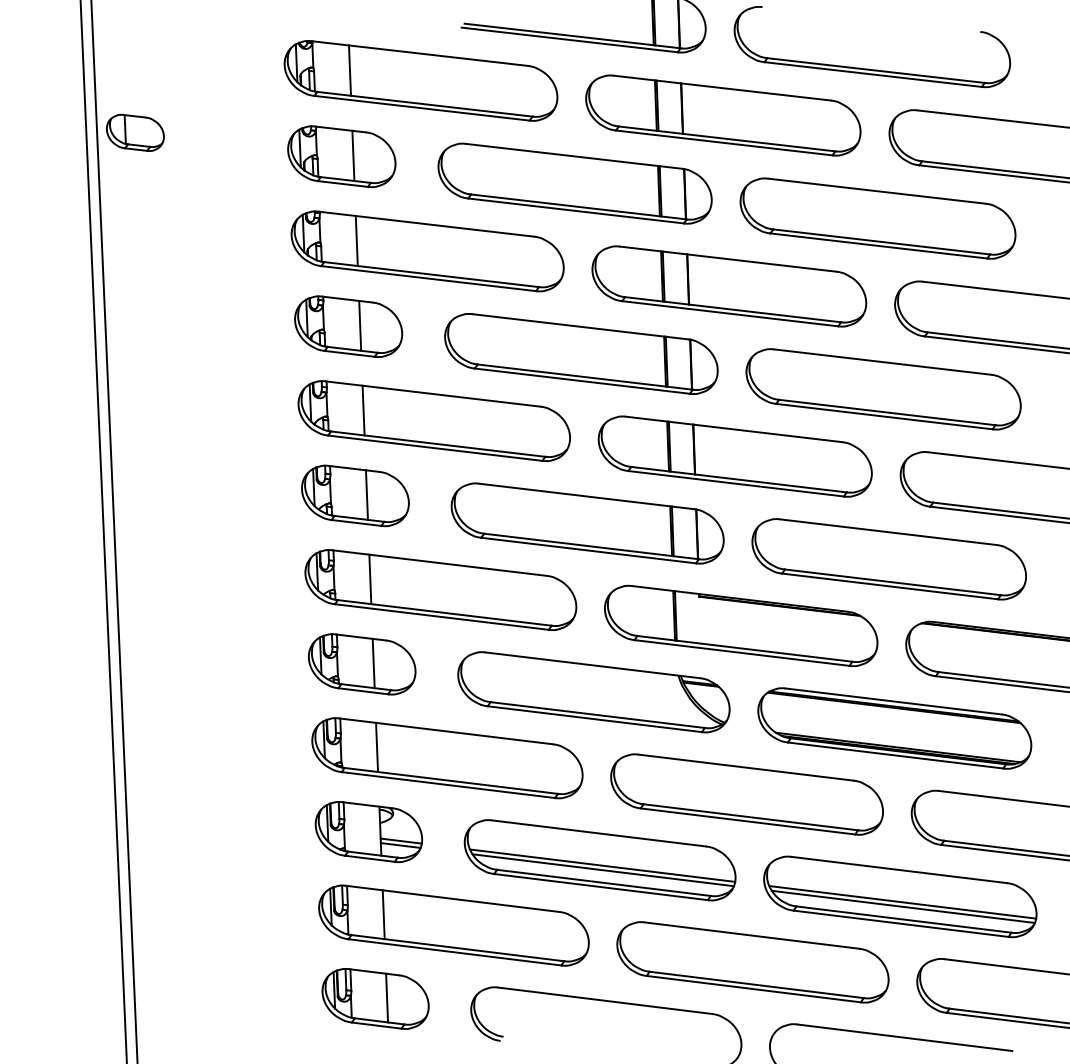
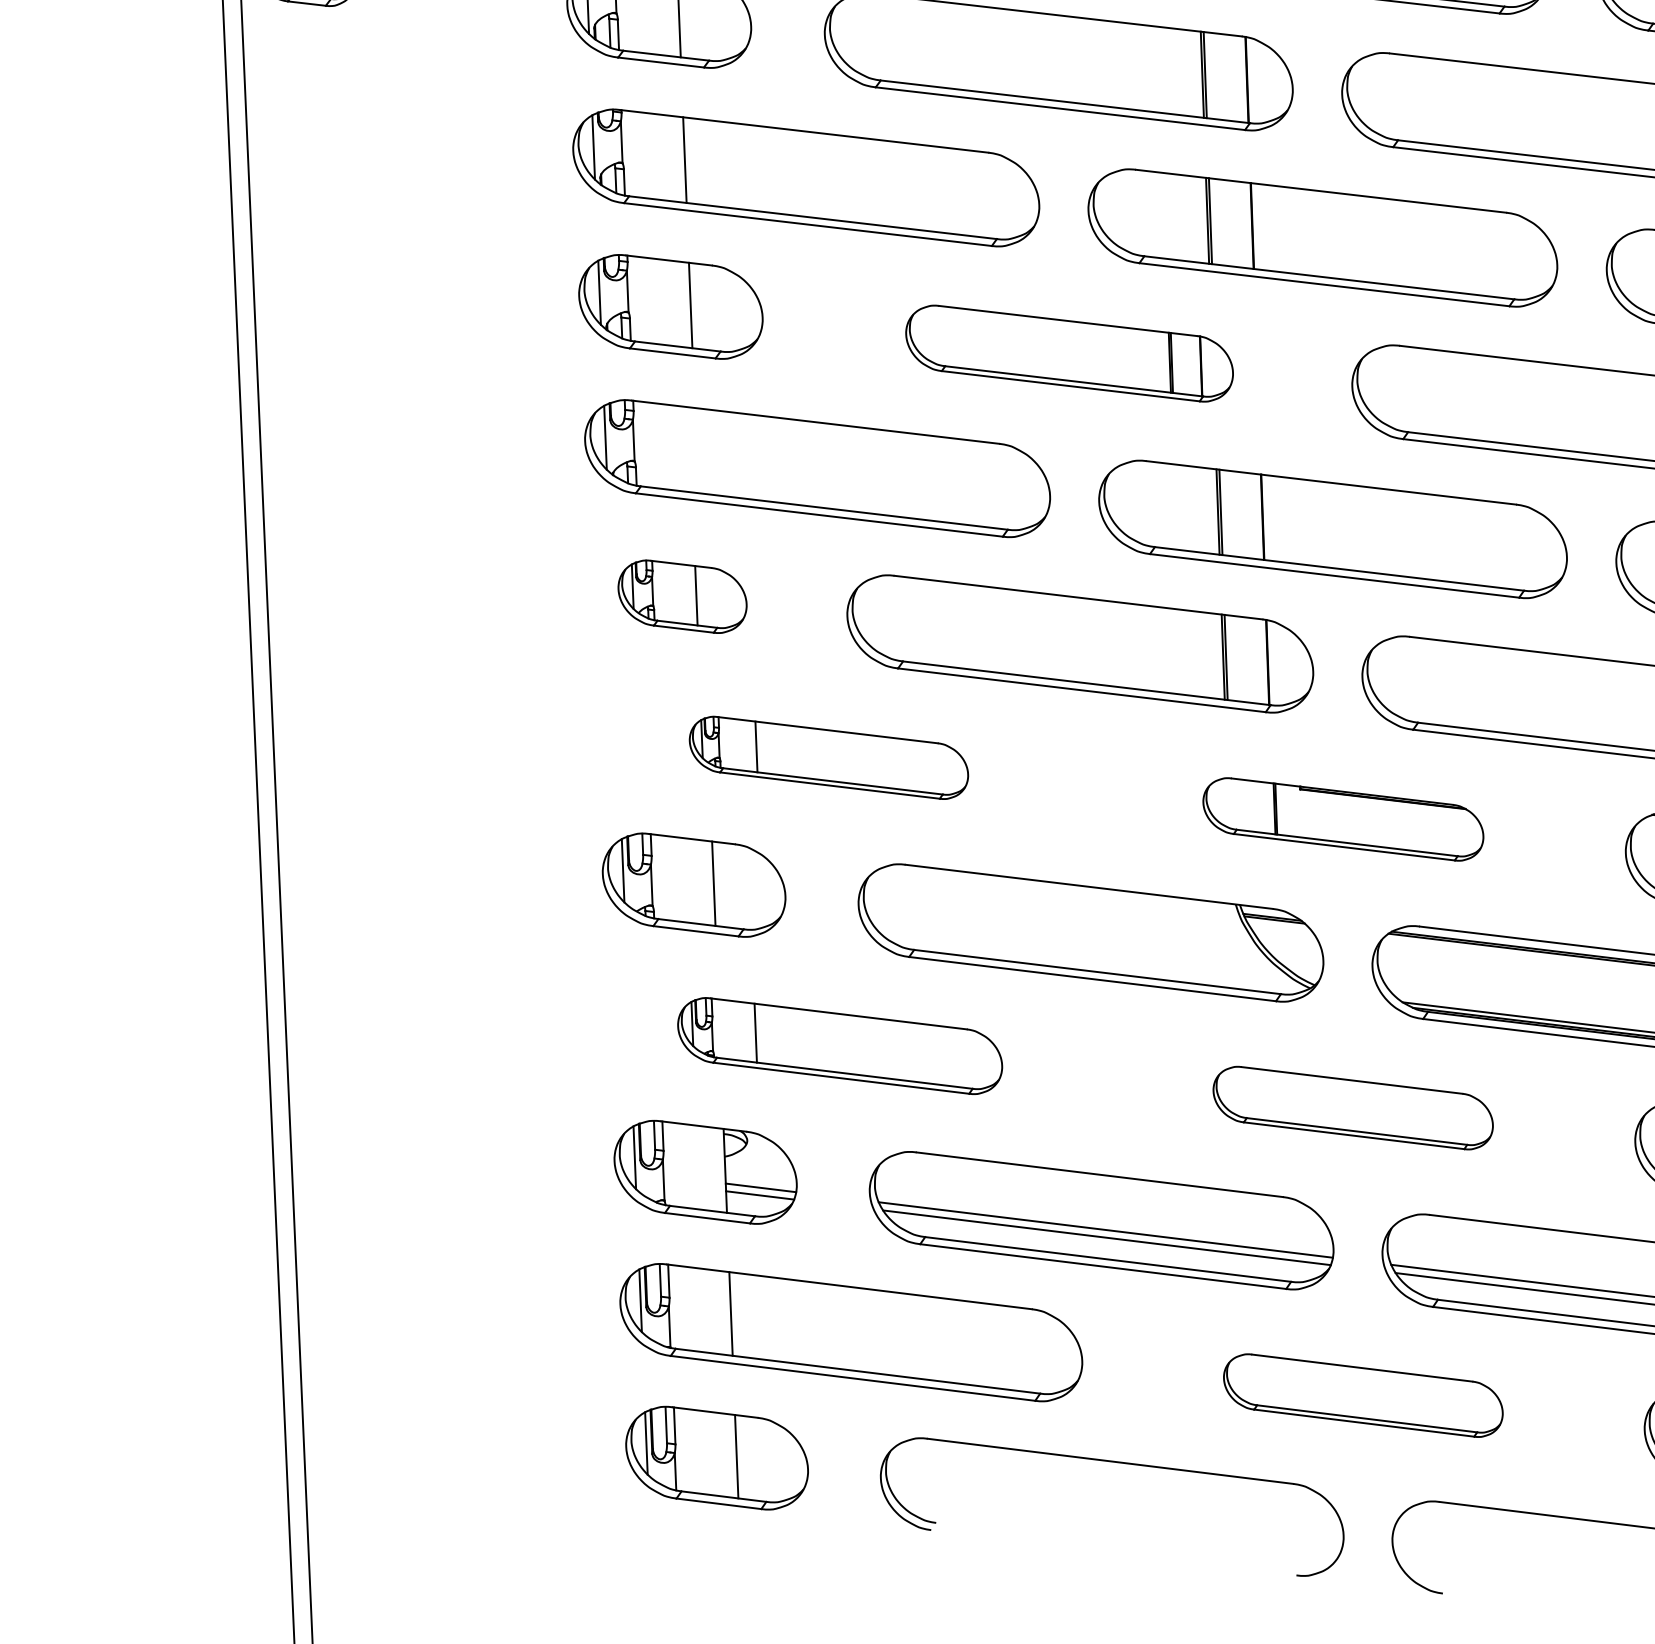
part: (581, 353) -> (1069, 352), size x0.7
line: (363, 410) -> (696, 450), removed
part: (355, 495) -> (682, 595), size x0.7
part: (440, 589) -> (828, 756), size x0.6
part: (741, 625) -> (1343, 818), size x0.6
part: (447, 758) -> (840, 1046), size x0.7
part: (746, 794) -> (1352, 1108), size x0.6
part: (752, 962) -> (1362, 1395), size x0.6

